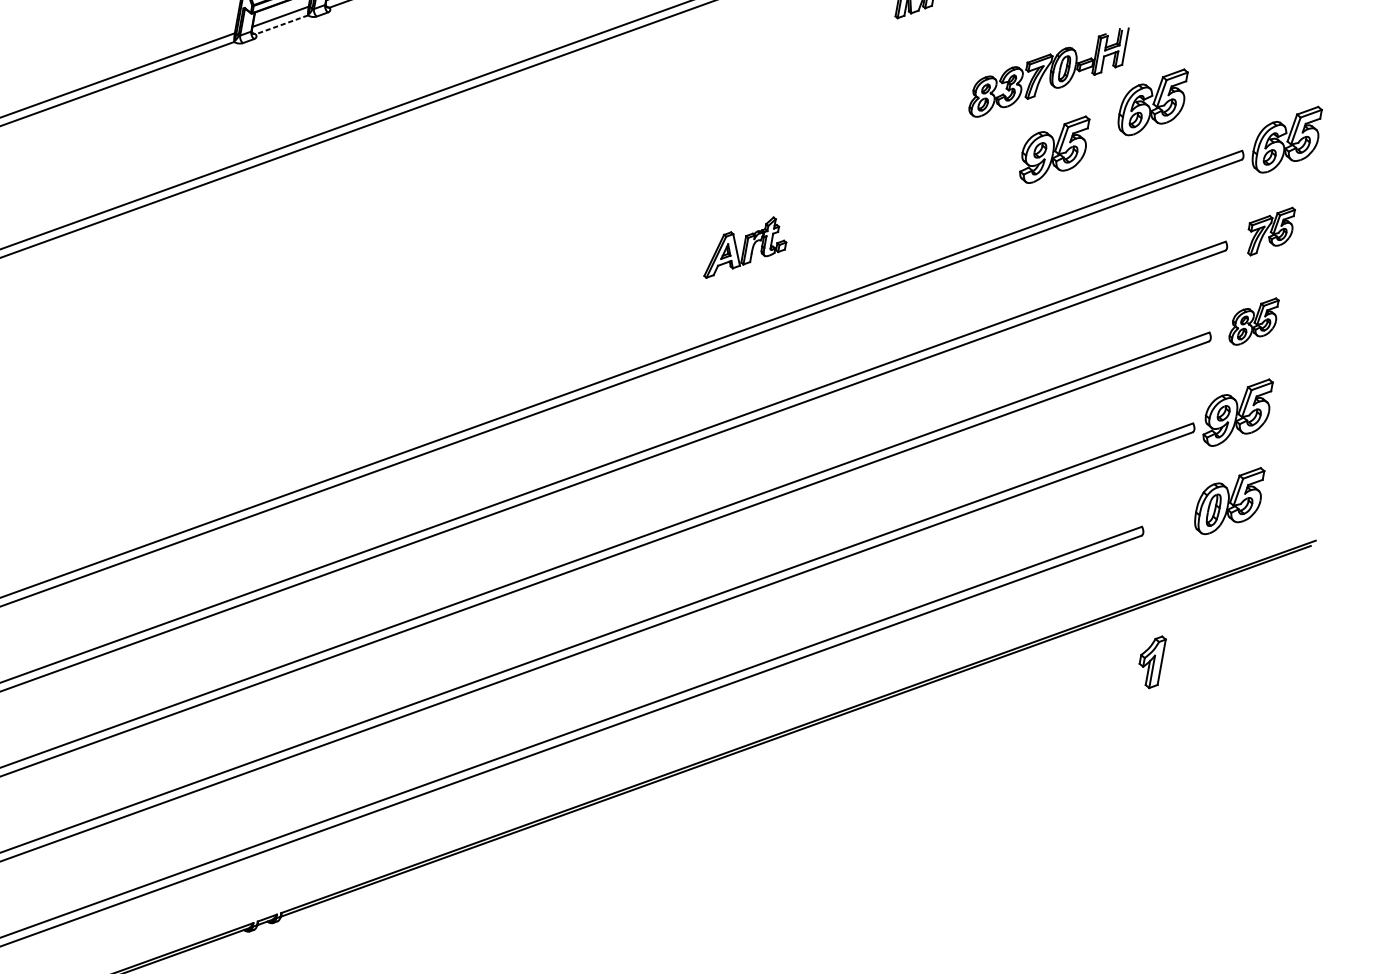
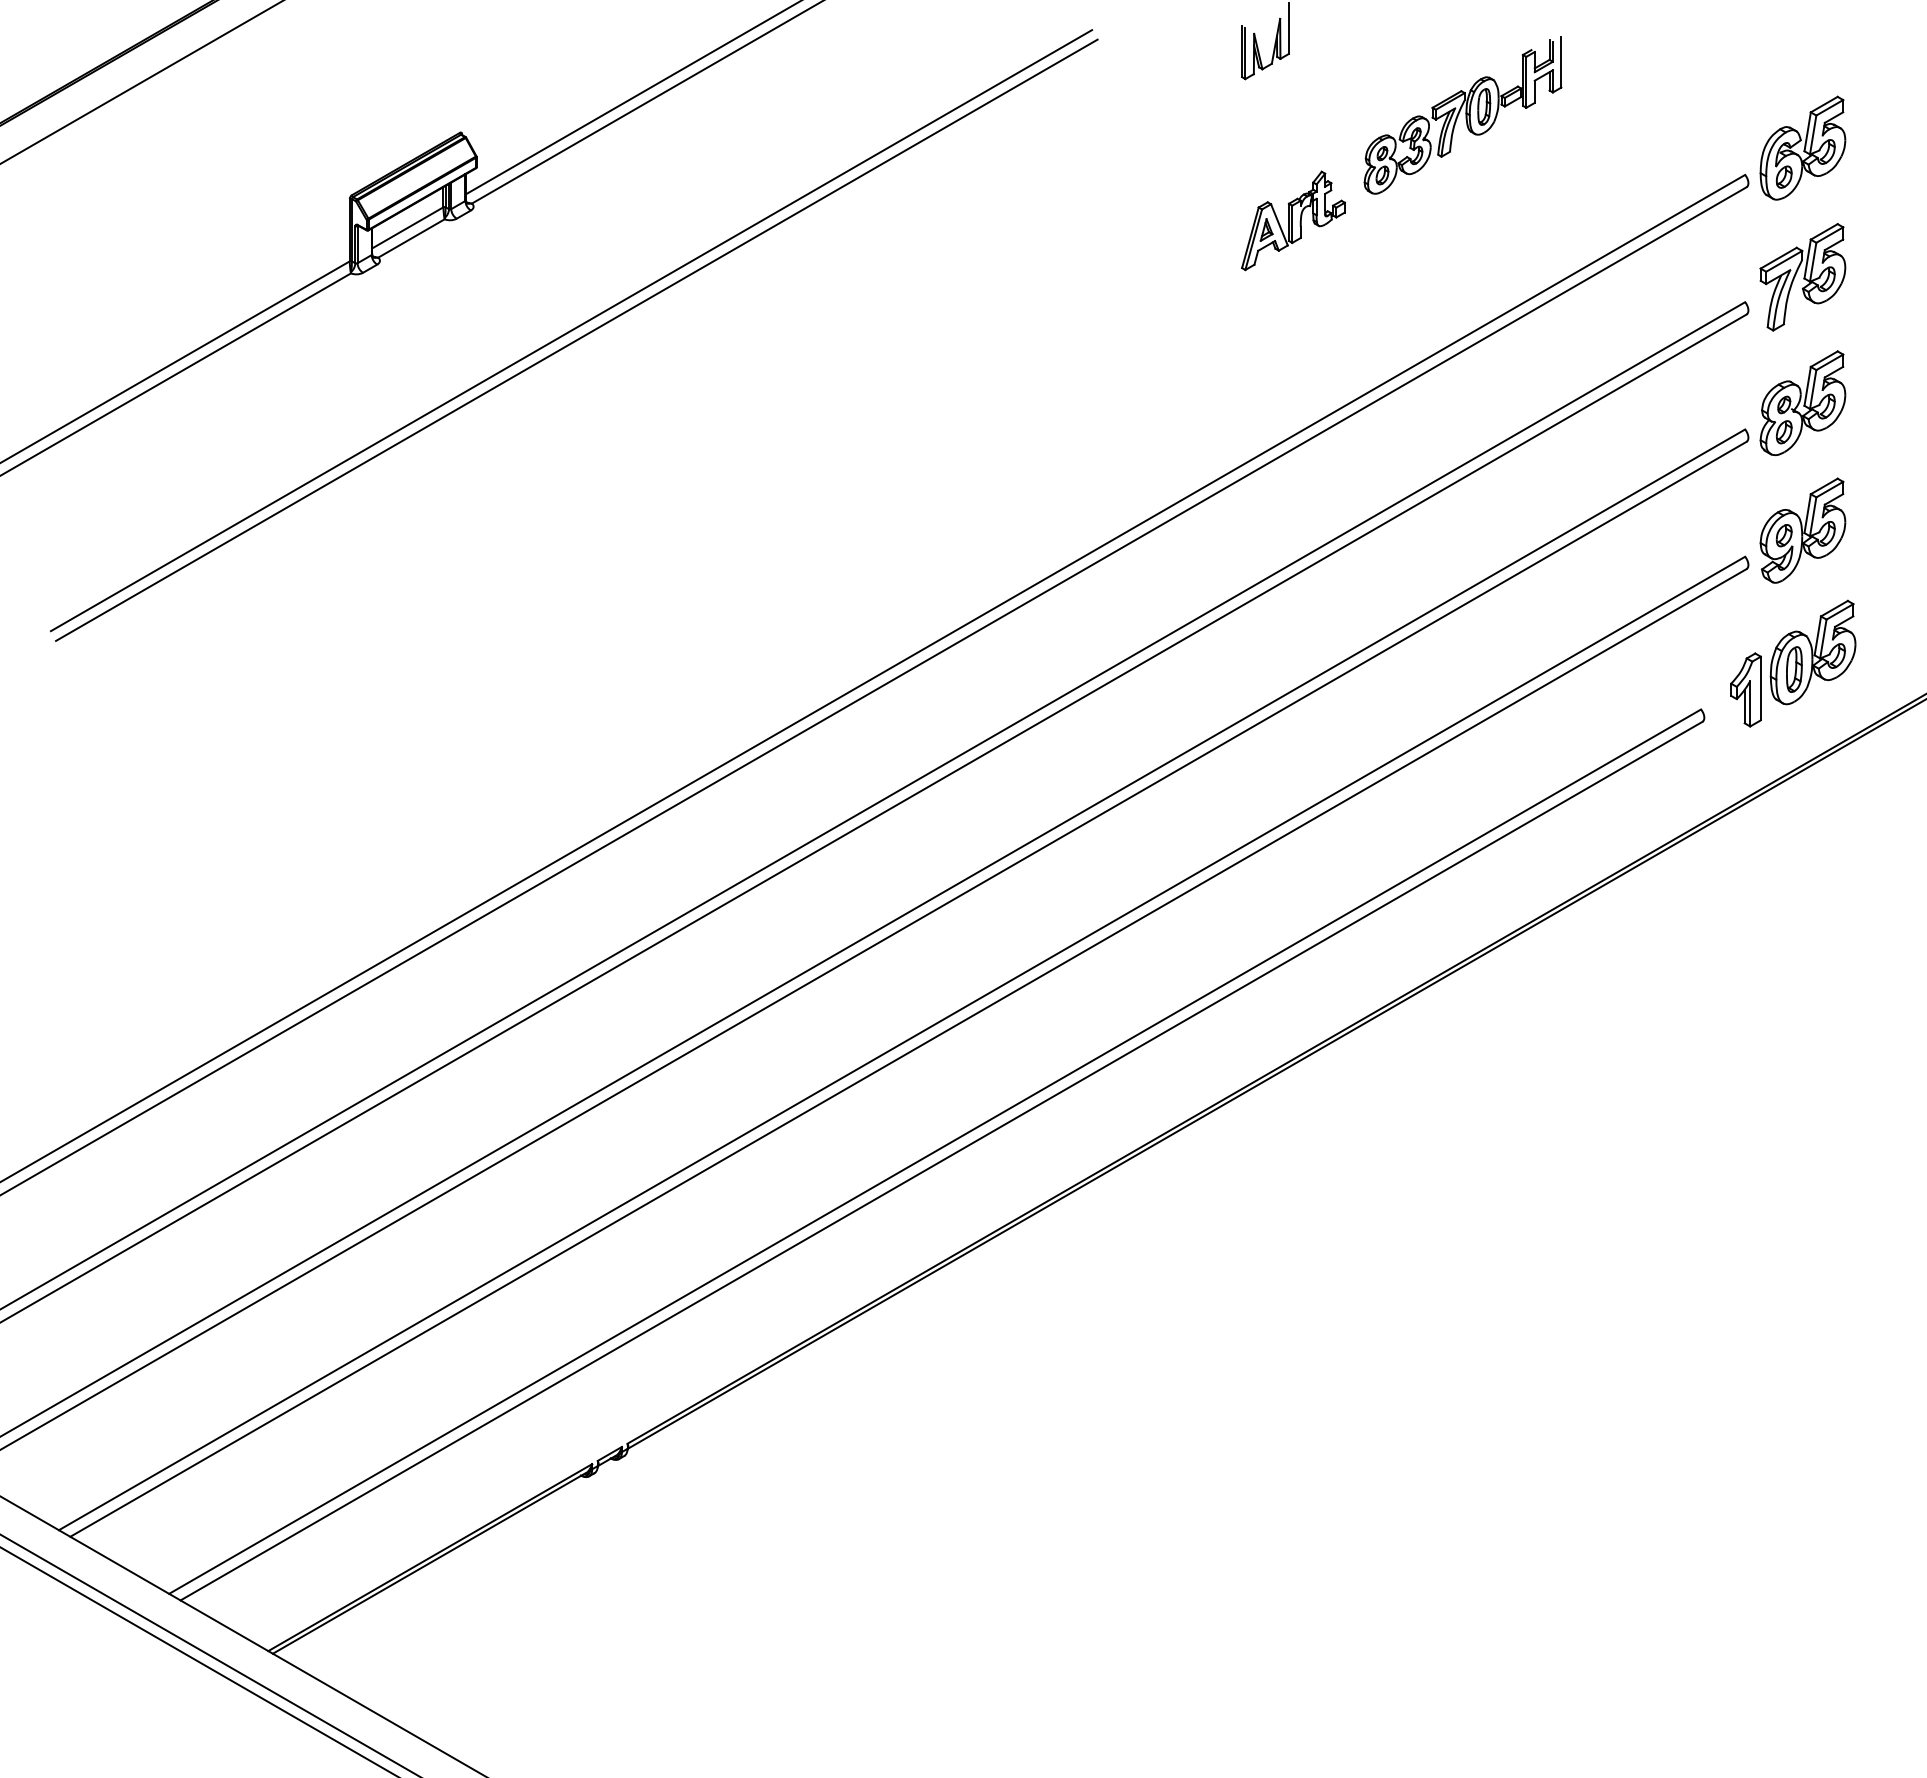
line: (281, 24) -> (411, 238), dashed -> solid
part: (1152, 101) -> (1611, 129), removed
part: (1054, 149) -> (1489, 218), removed
part: (1269, 231) -> (1802, 277), size x1.43
part: (747, 248) -> (1293, 220), moved
part: (1253, 321) -> (1802, 403), size x1.43
part: (1150, 661) -> (1745, 689), moved

